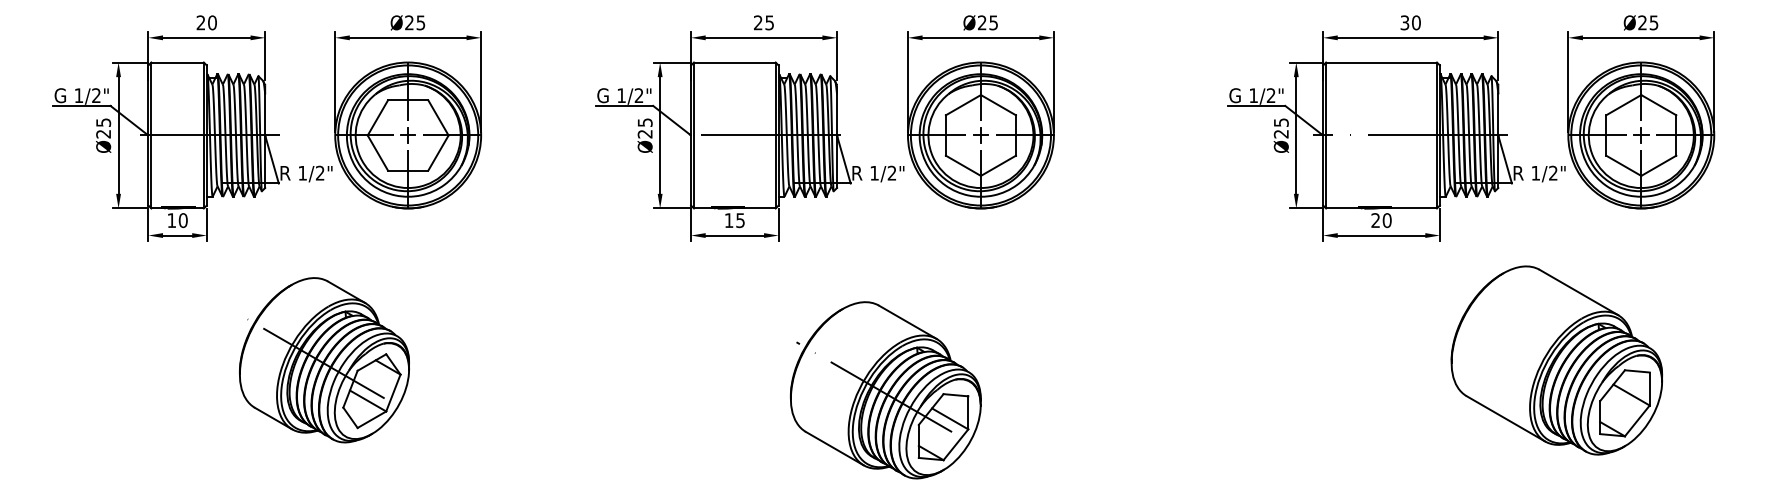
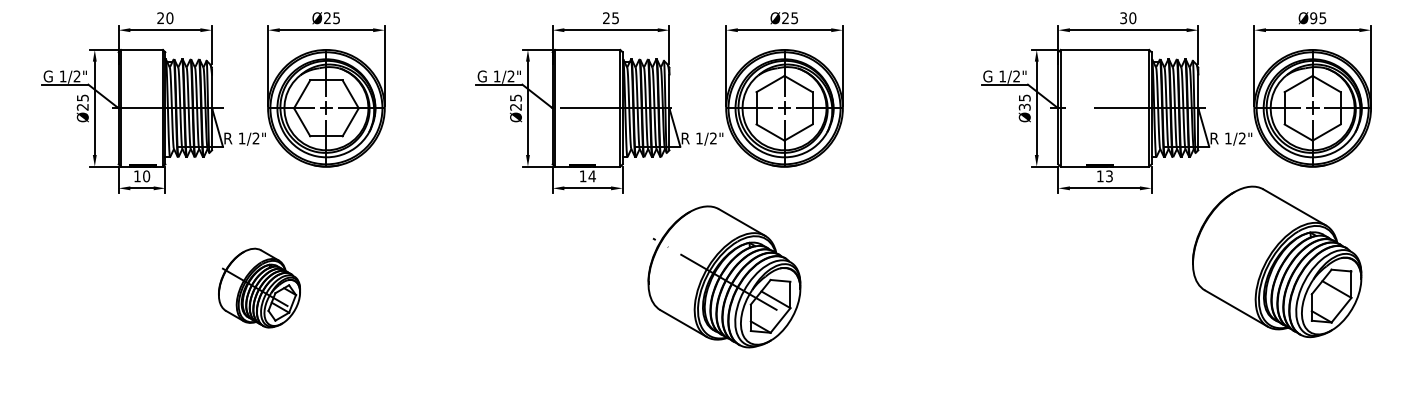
text: (1642, 22) -> (1313, 17), Ø25 -> Ø95
text: (1281, 133) -> (1024, 106), Ø25 -> Ø35
text: (740, 220) -> (592, 176), 15 -> 14
text: (1381, 220) -> (1104, 176), 20 -> 13
part: (324, 360) -> (259, 288), size x0.6
part: (1556, 360) -> (1276, 261), moved
part: (885, 390) -> (724, 277), moved

